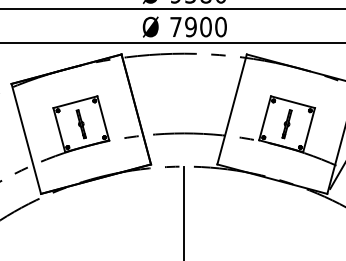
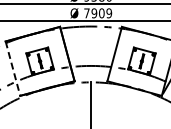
text: (219, 27) -> (108, 13), 7900 -> 7909
line: (27, 140) -> (13, 69), solid -> dashed

